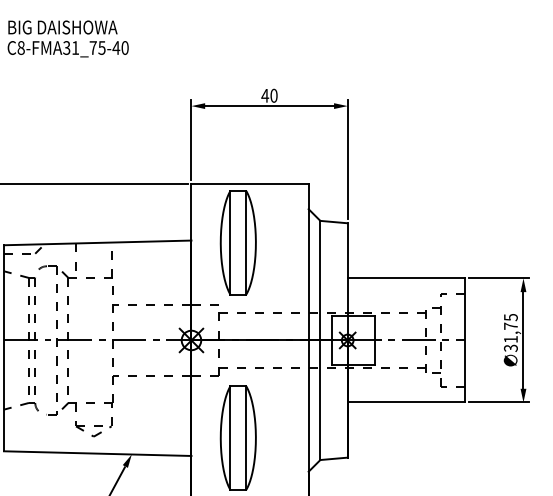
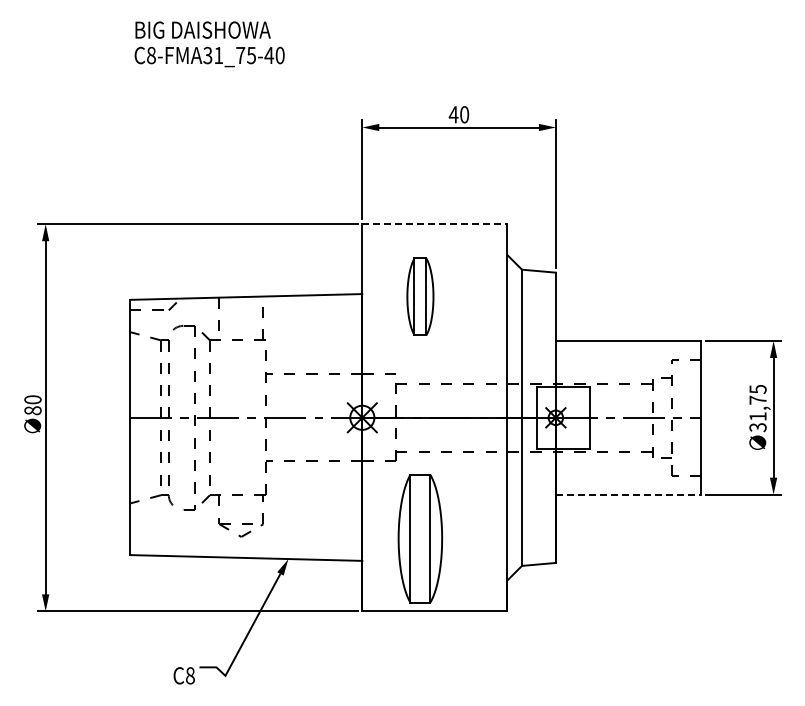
line: (249, 184) -> (434, 224), solid -> dashed
part: (238, 242) -> (420, 296), size x0.6
line: (406, 402) -> (628, 494), solid -> dashed

